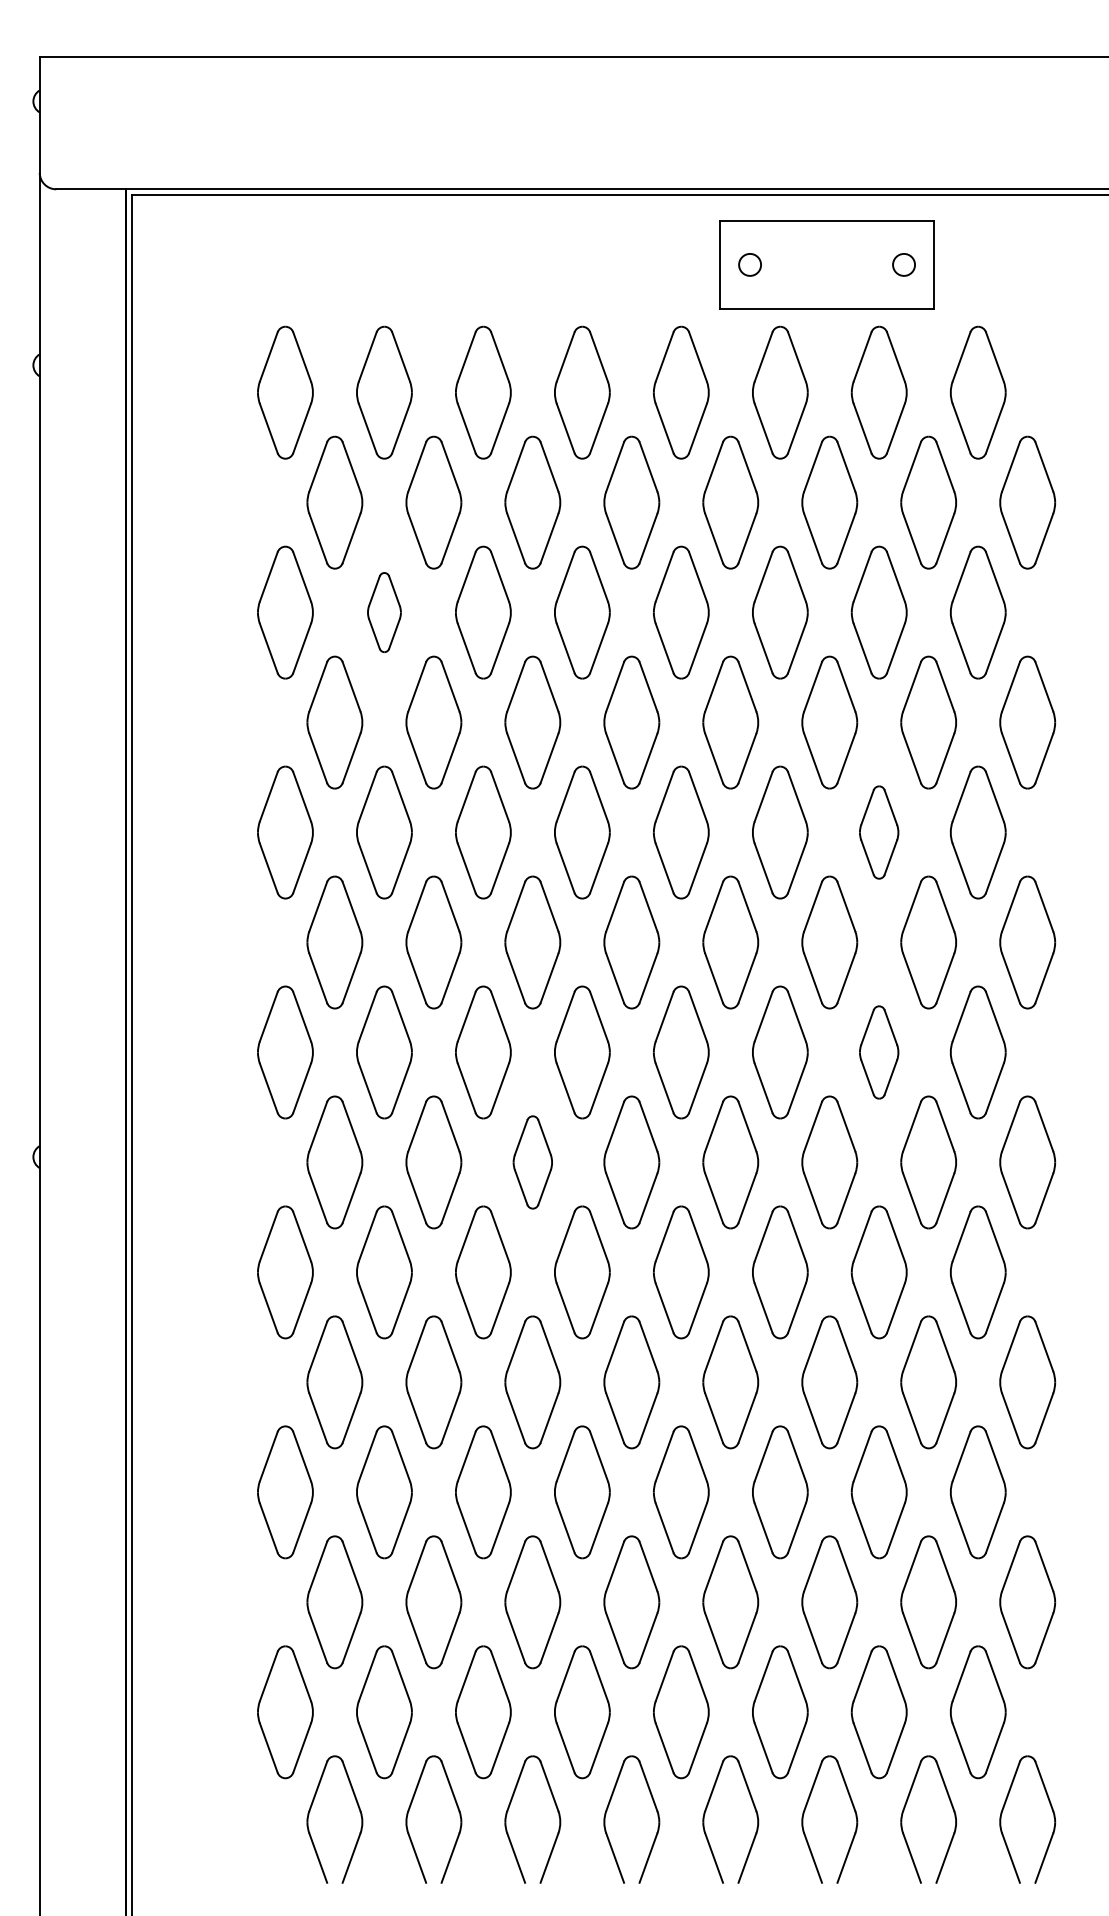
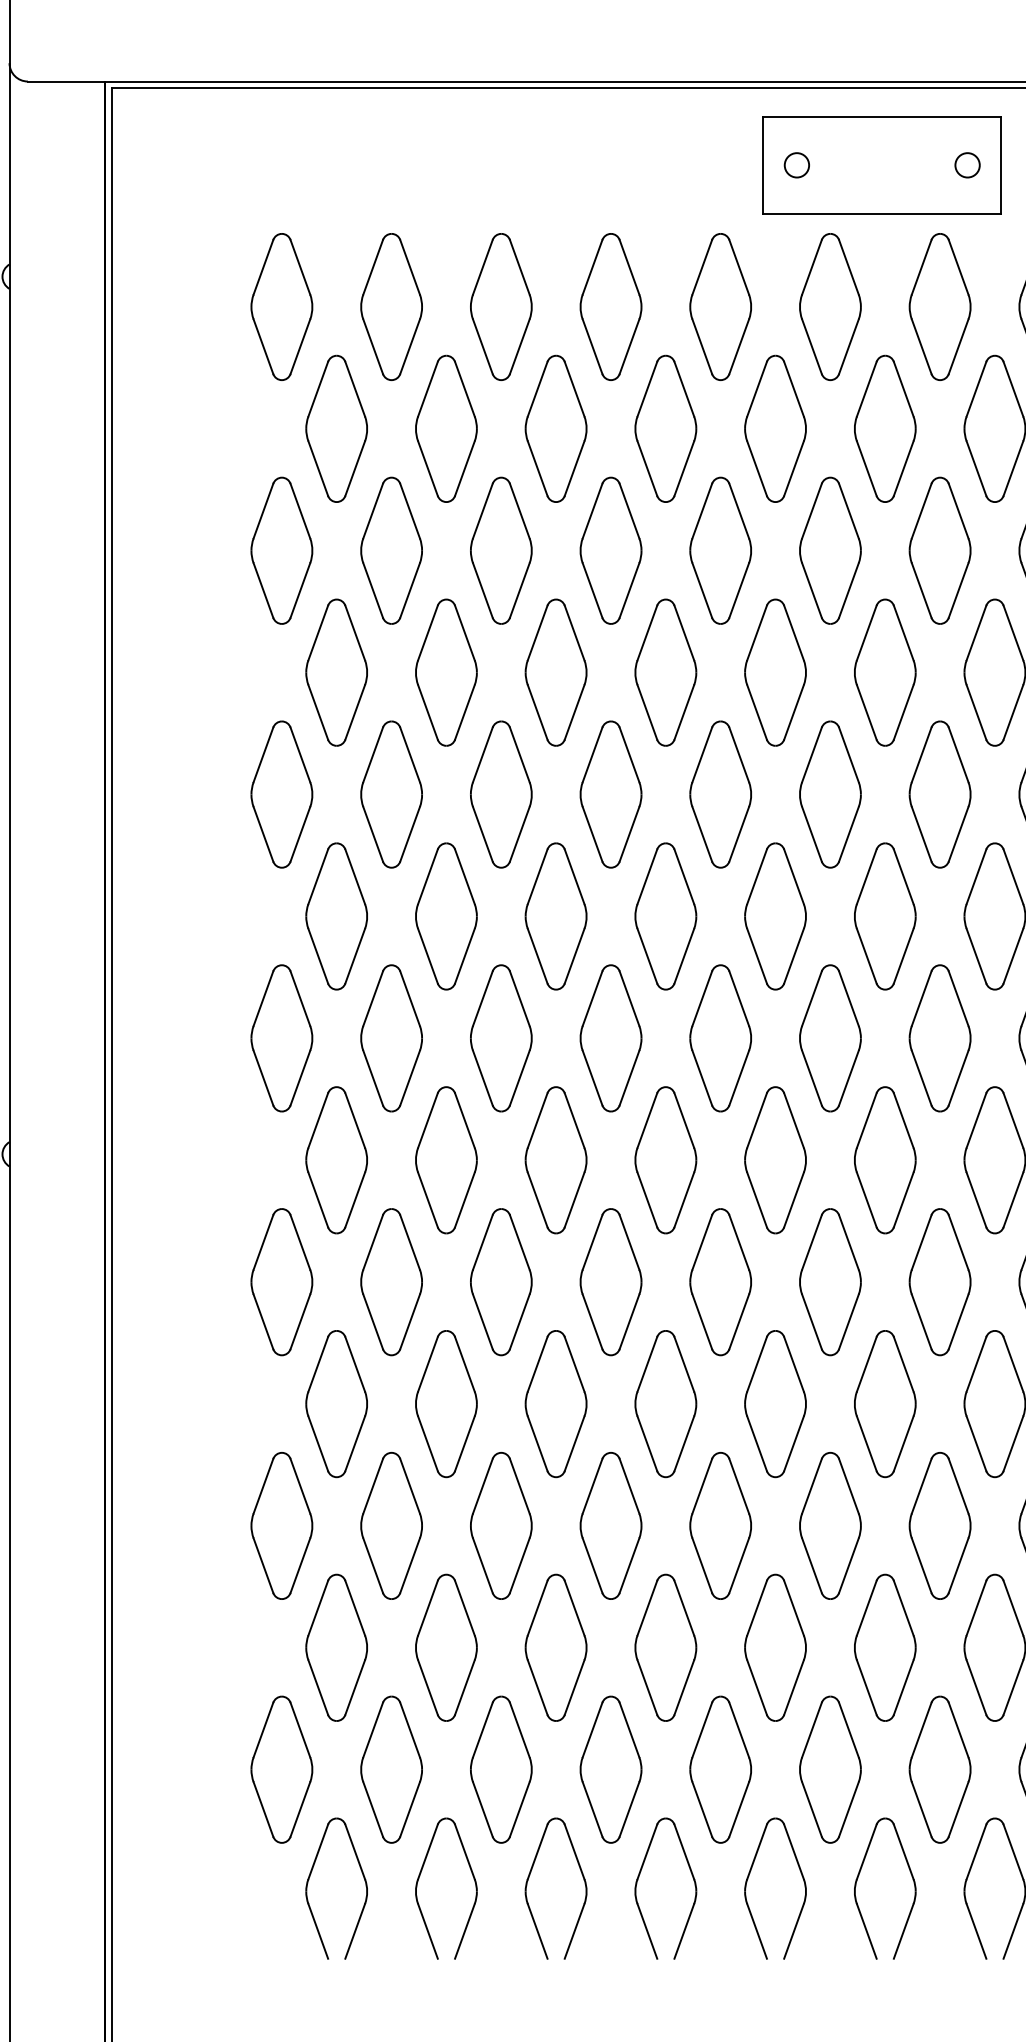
part: (384, 612) -> (391, 550), size x1.67
part: (878, 832) -> (939, 794), size x1.43
part: (878, 1052) -> (939, 1038), size x1.43
part: (532, 1162) -> (555, 1160), size x1.43

